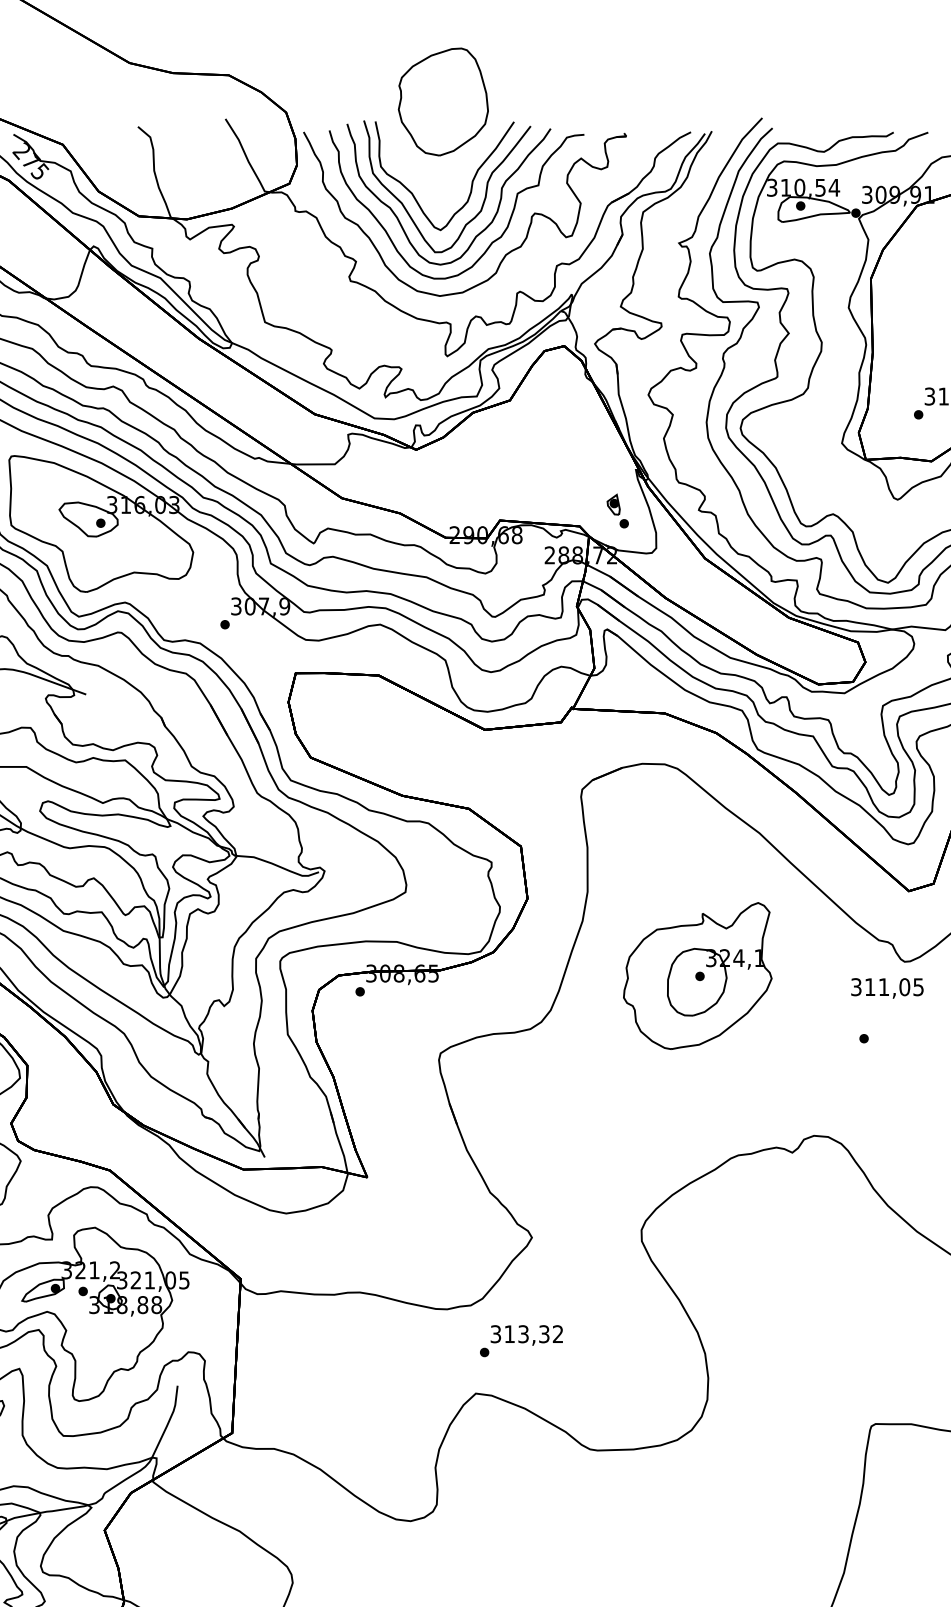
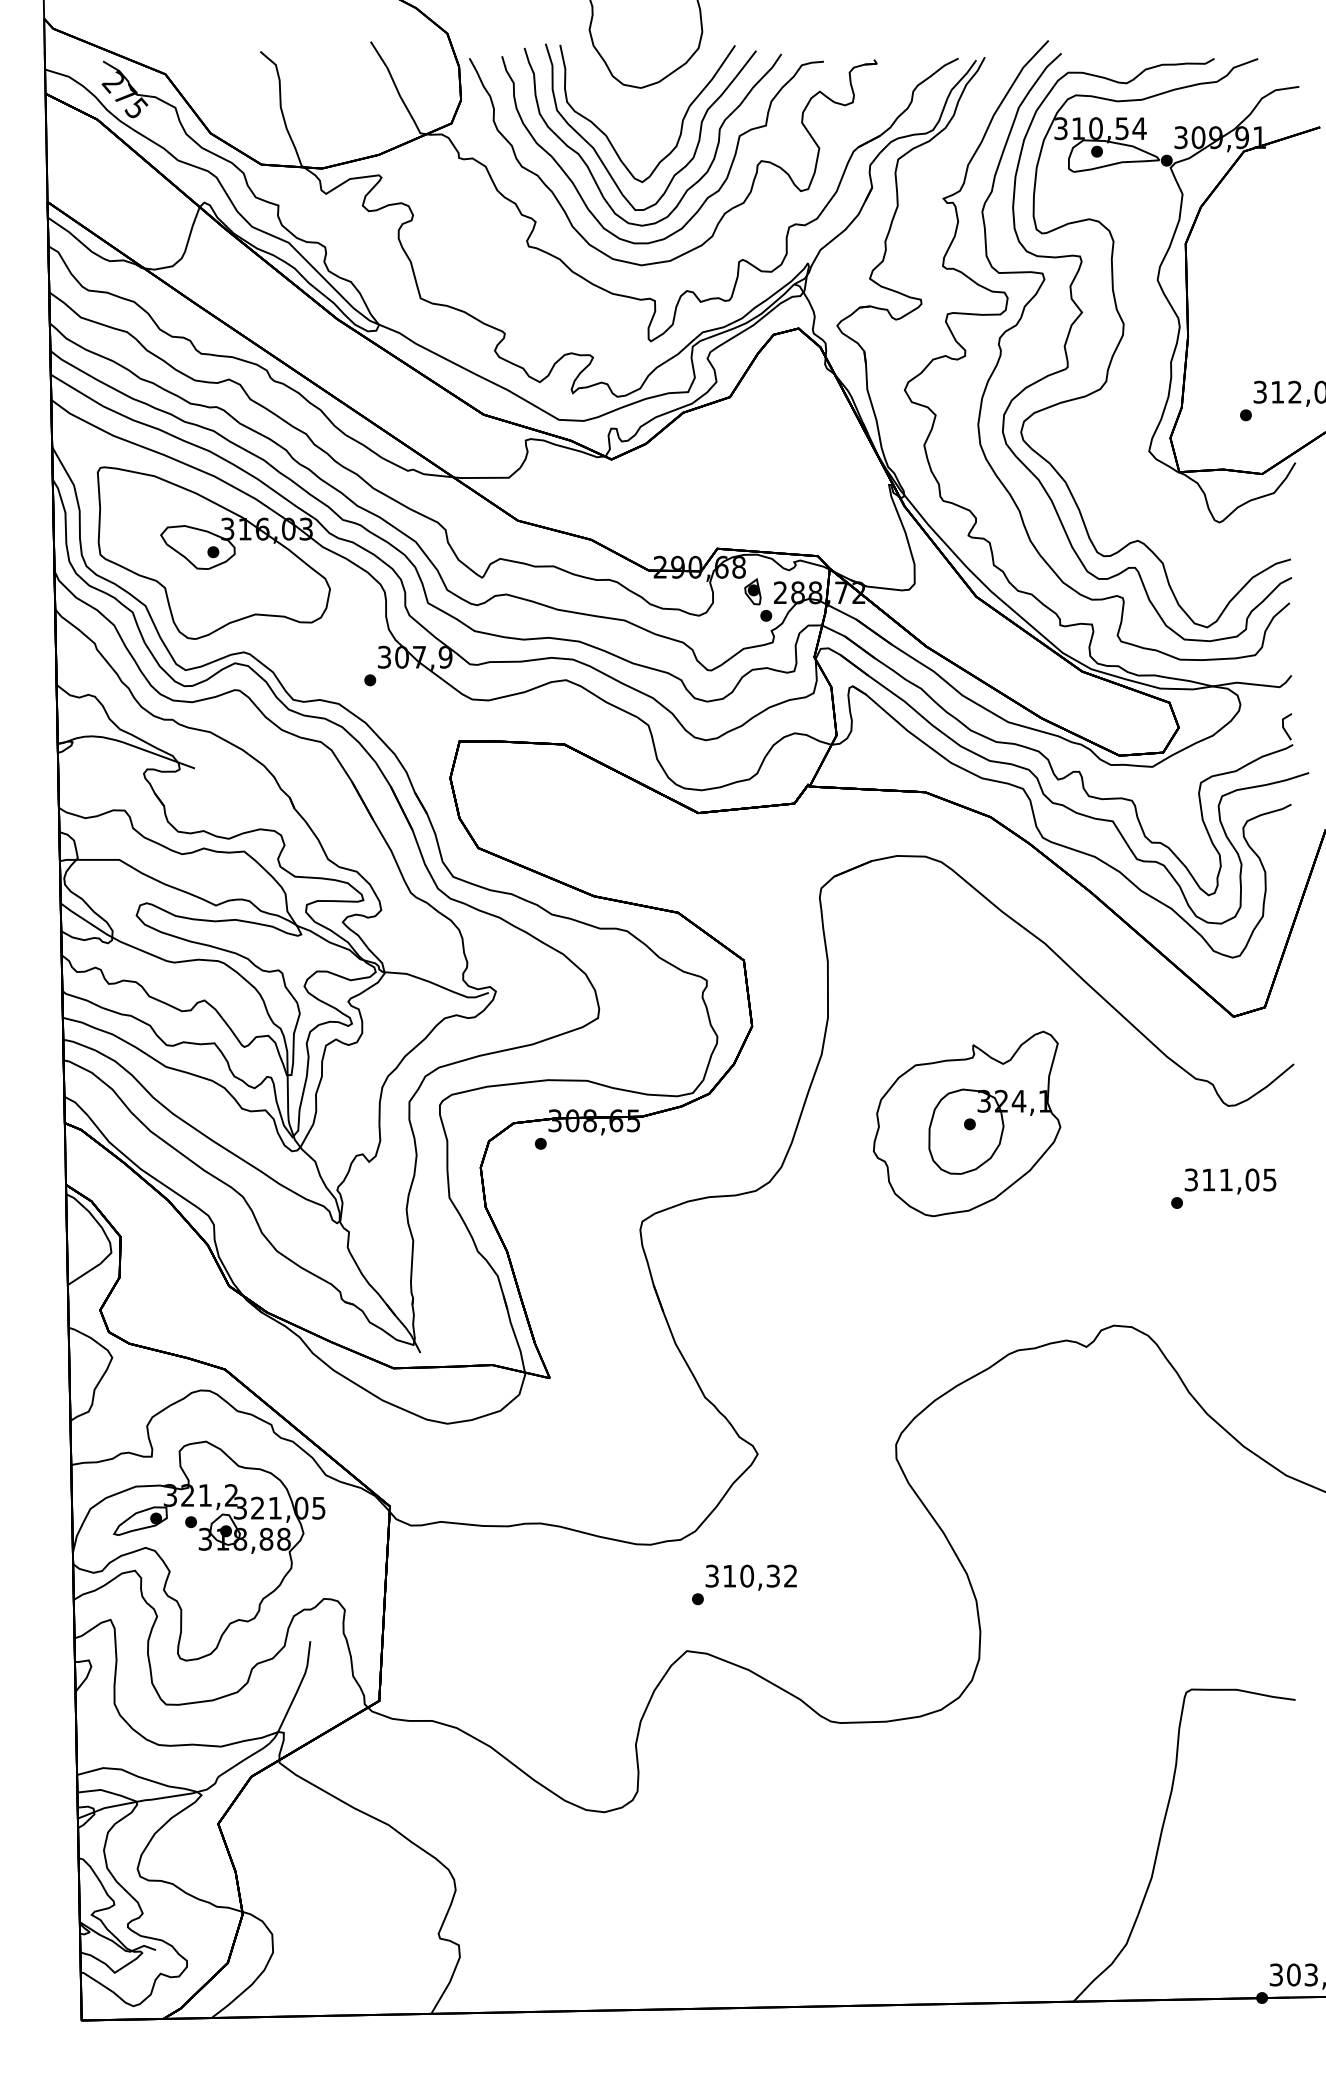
part: (618, 510) -> (758, 599), moved
text: (887, 988) -> (1230, 1181), moved
text: (523, 1333) -> (747, 1575), 313,32 -> 310,32

